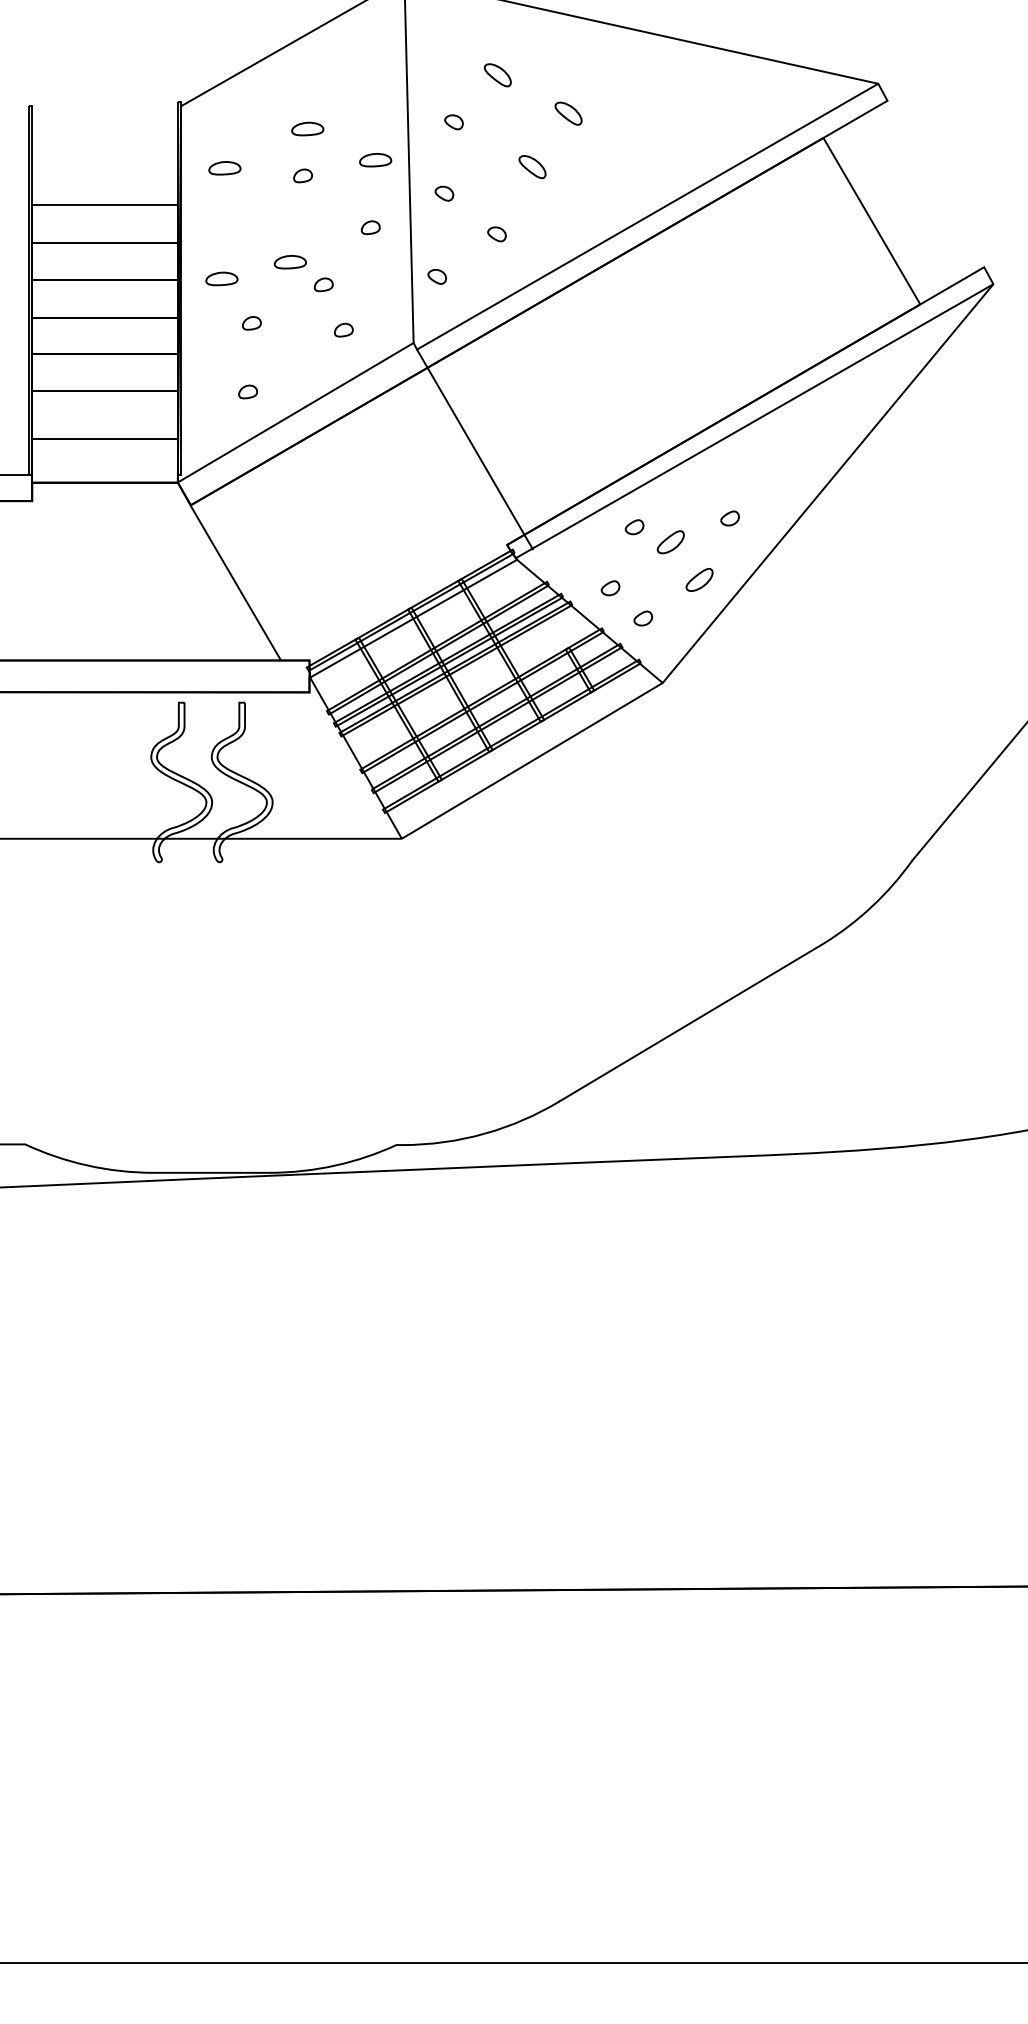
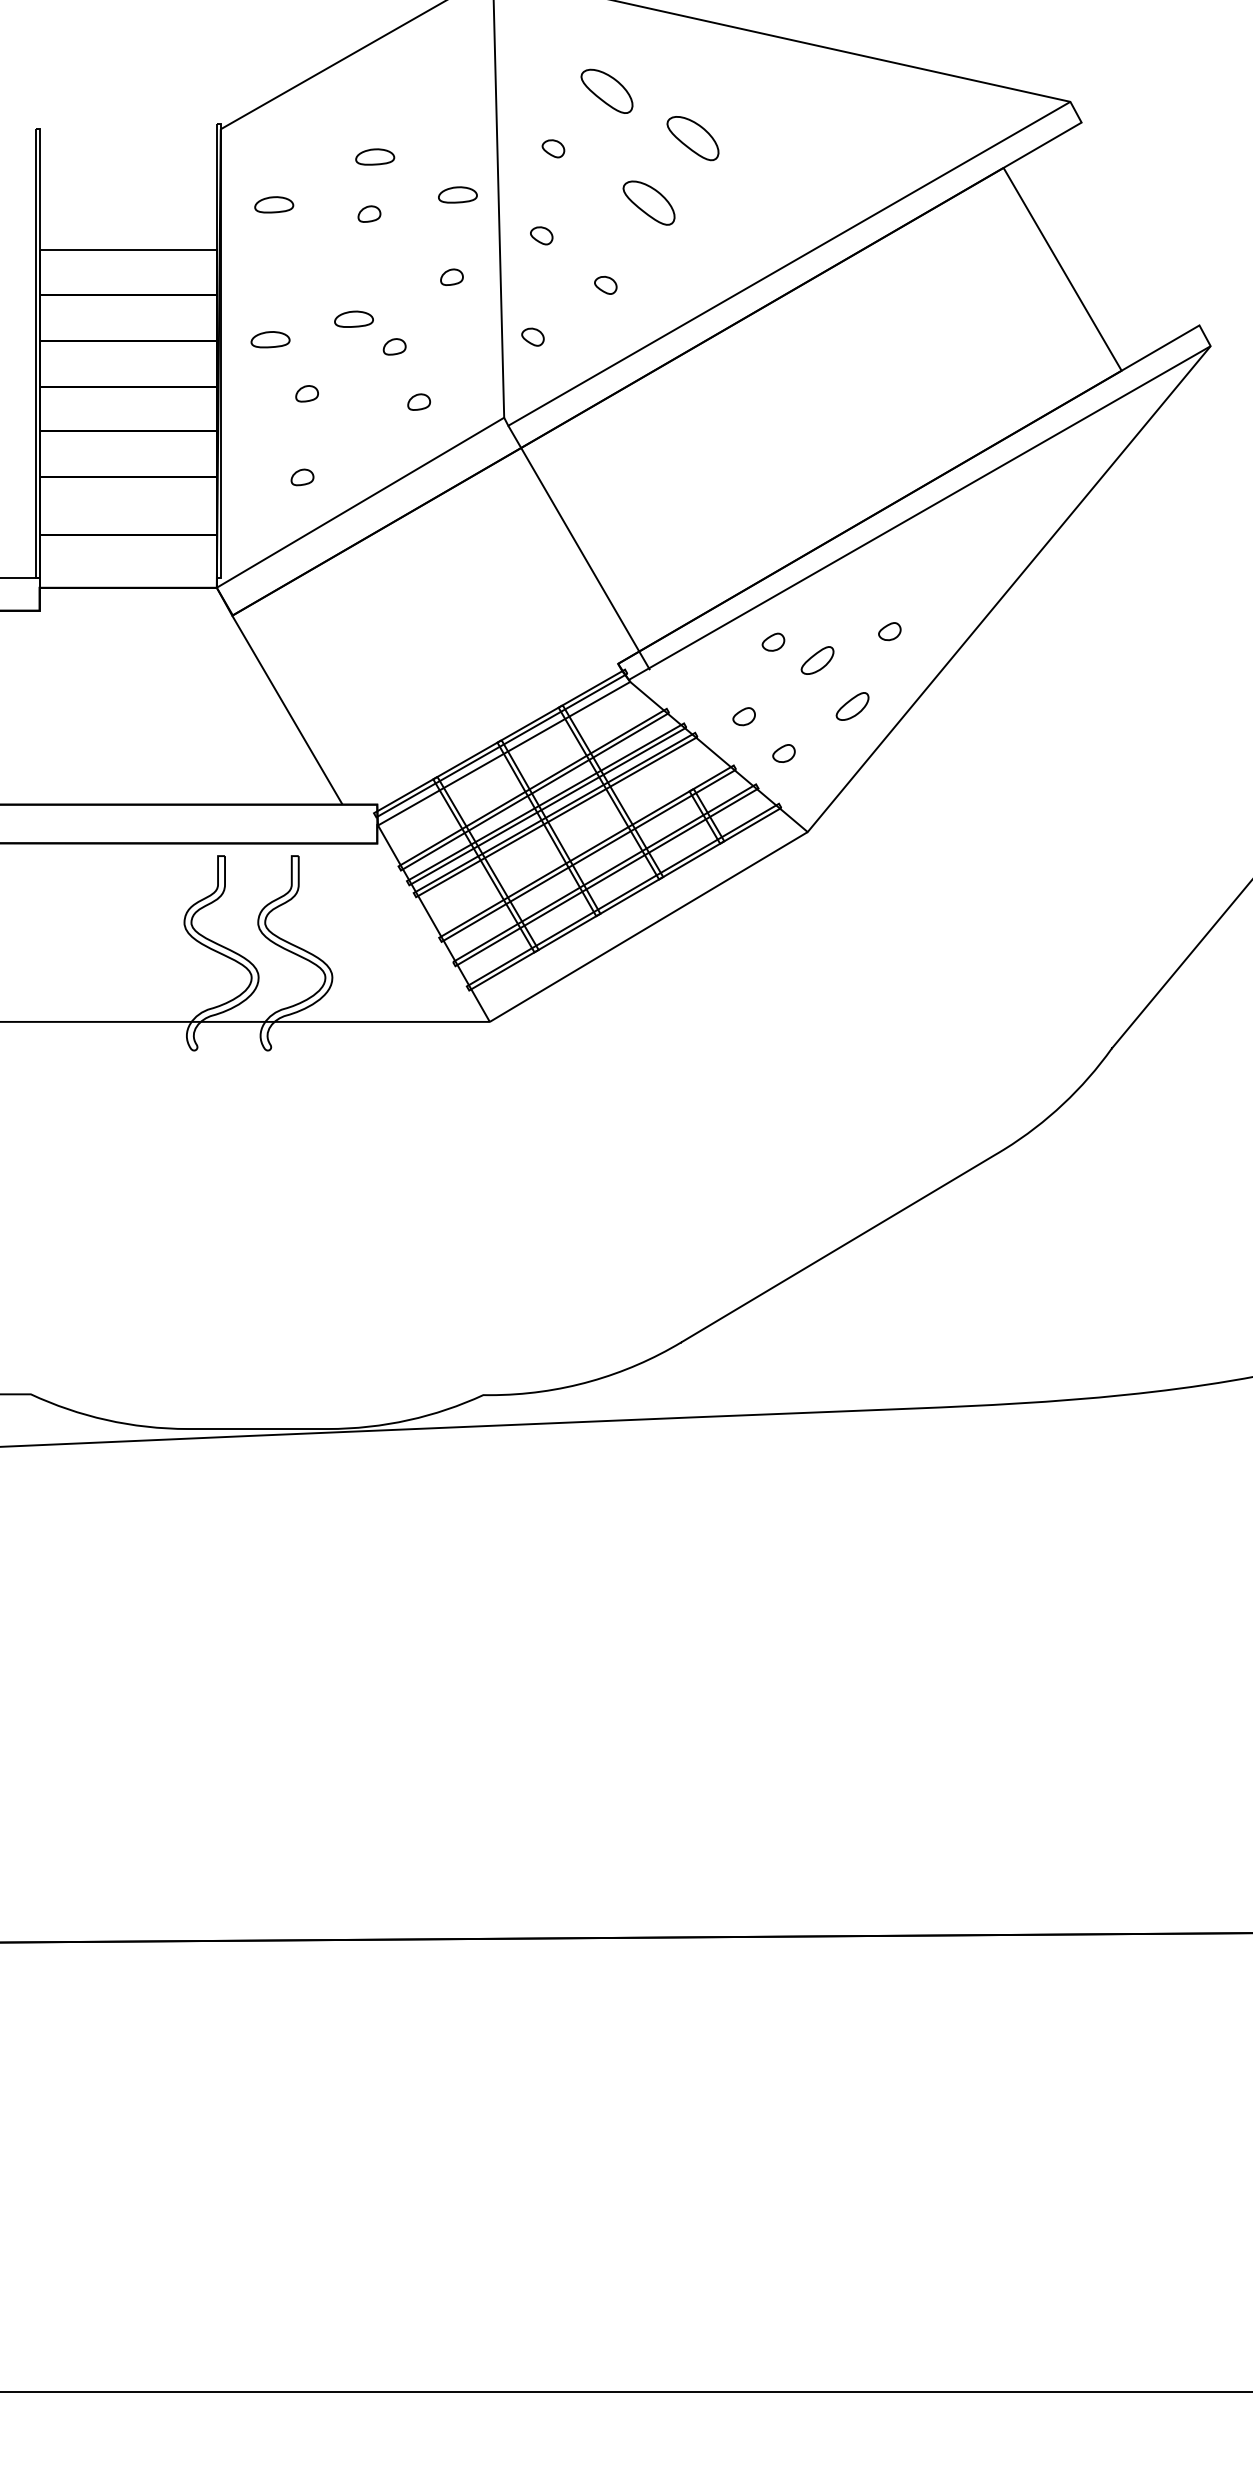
part: (497, 75) -> (606, 91), size x1.6
part: (568, 113) -> (692, 138), size x1.6
part: (532, 167) -> (649, 203), size x1.6

